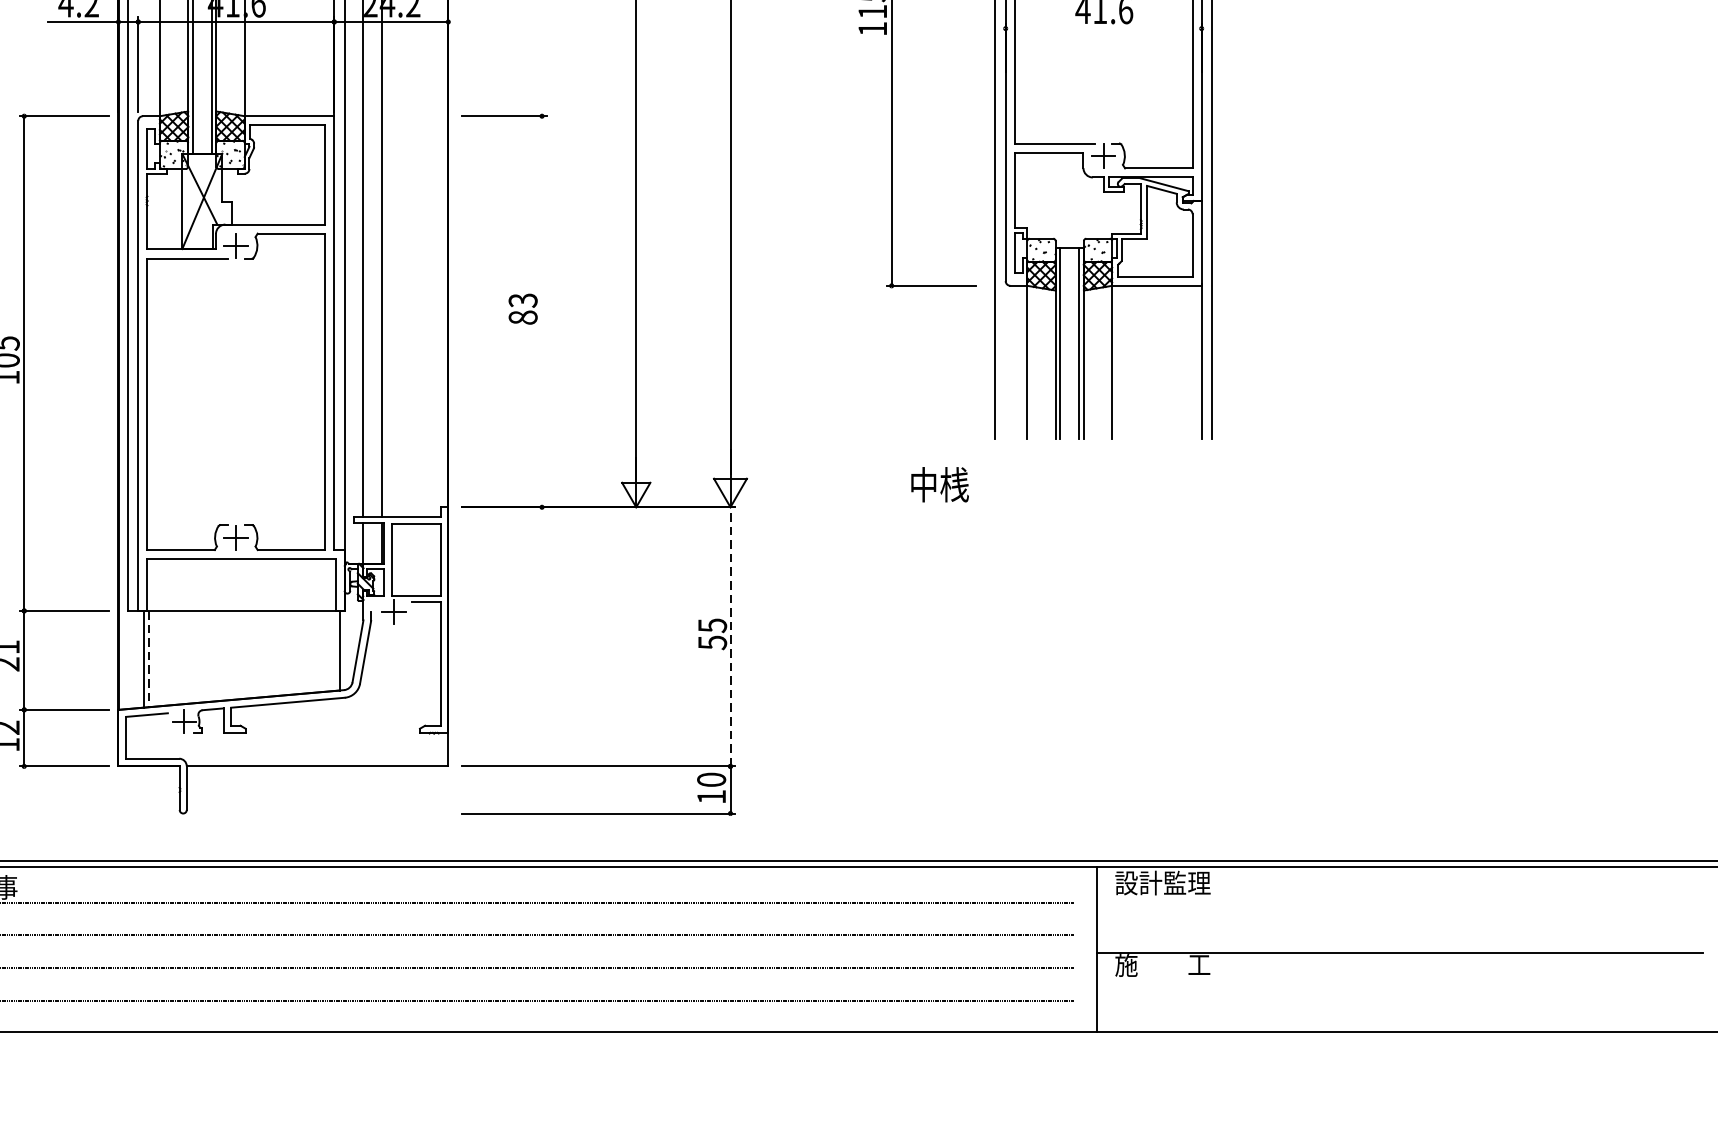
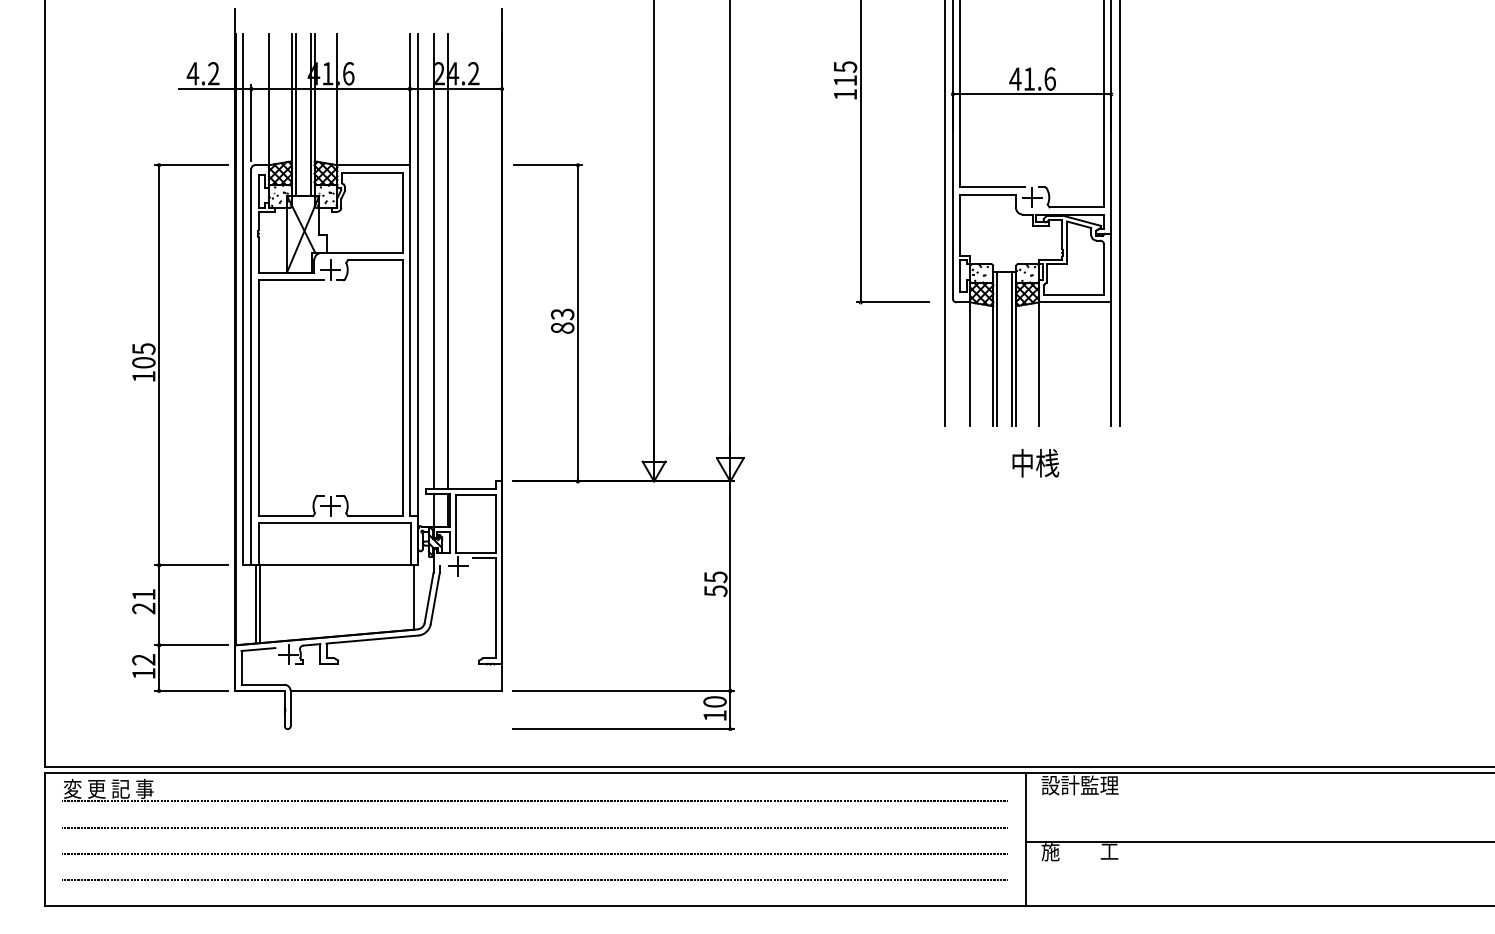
line: (1102, 28) -> (1031, 94), added
line: (541, 311) -> (577, 323), added
text: (939, 485) -> (1035, 463), moved
line: (730, 637) -> (730, 586), dashed -> solid
line: (149, 659) -> (260, 604), dashed -> solid

